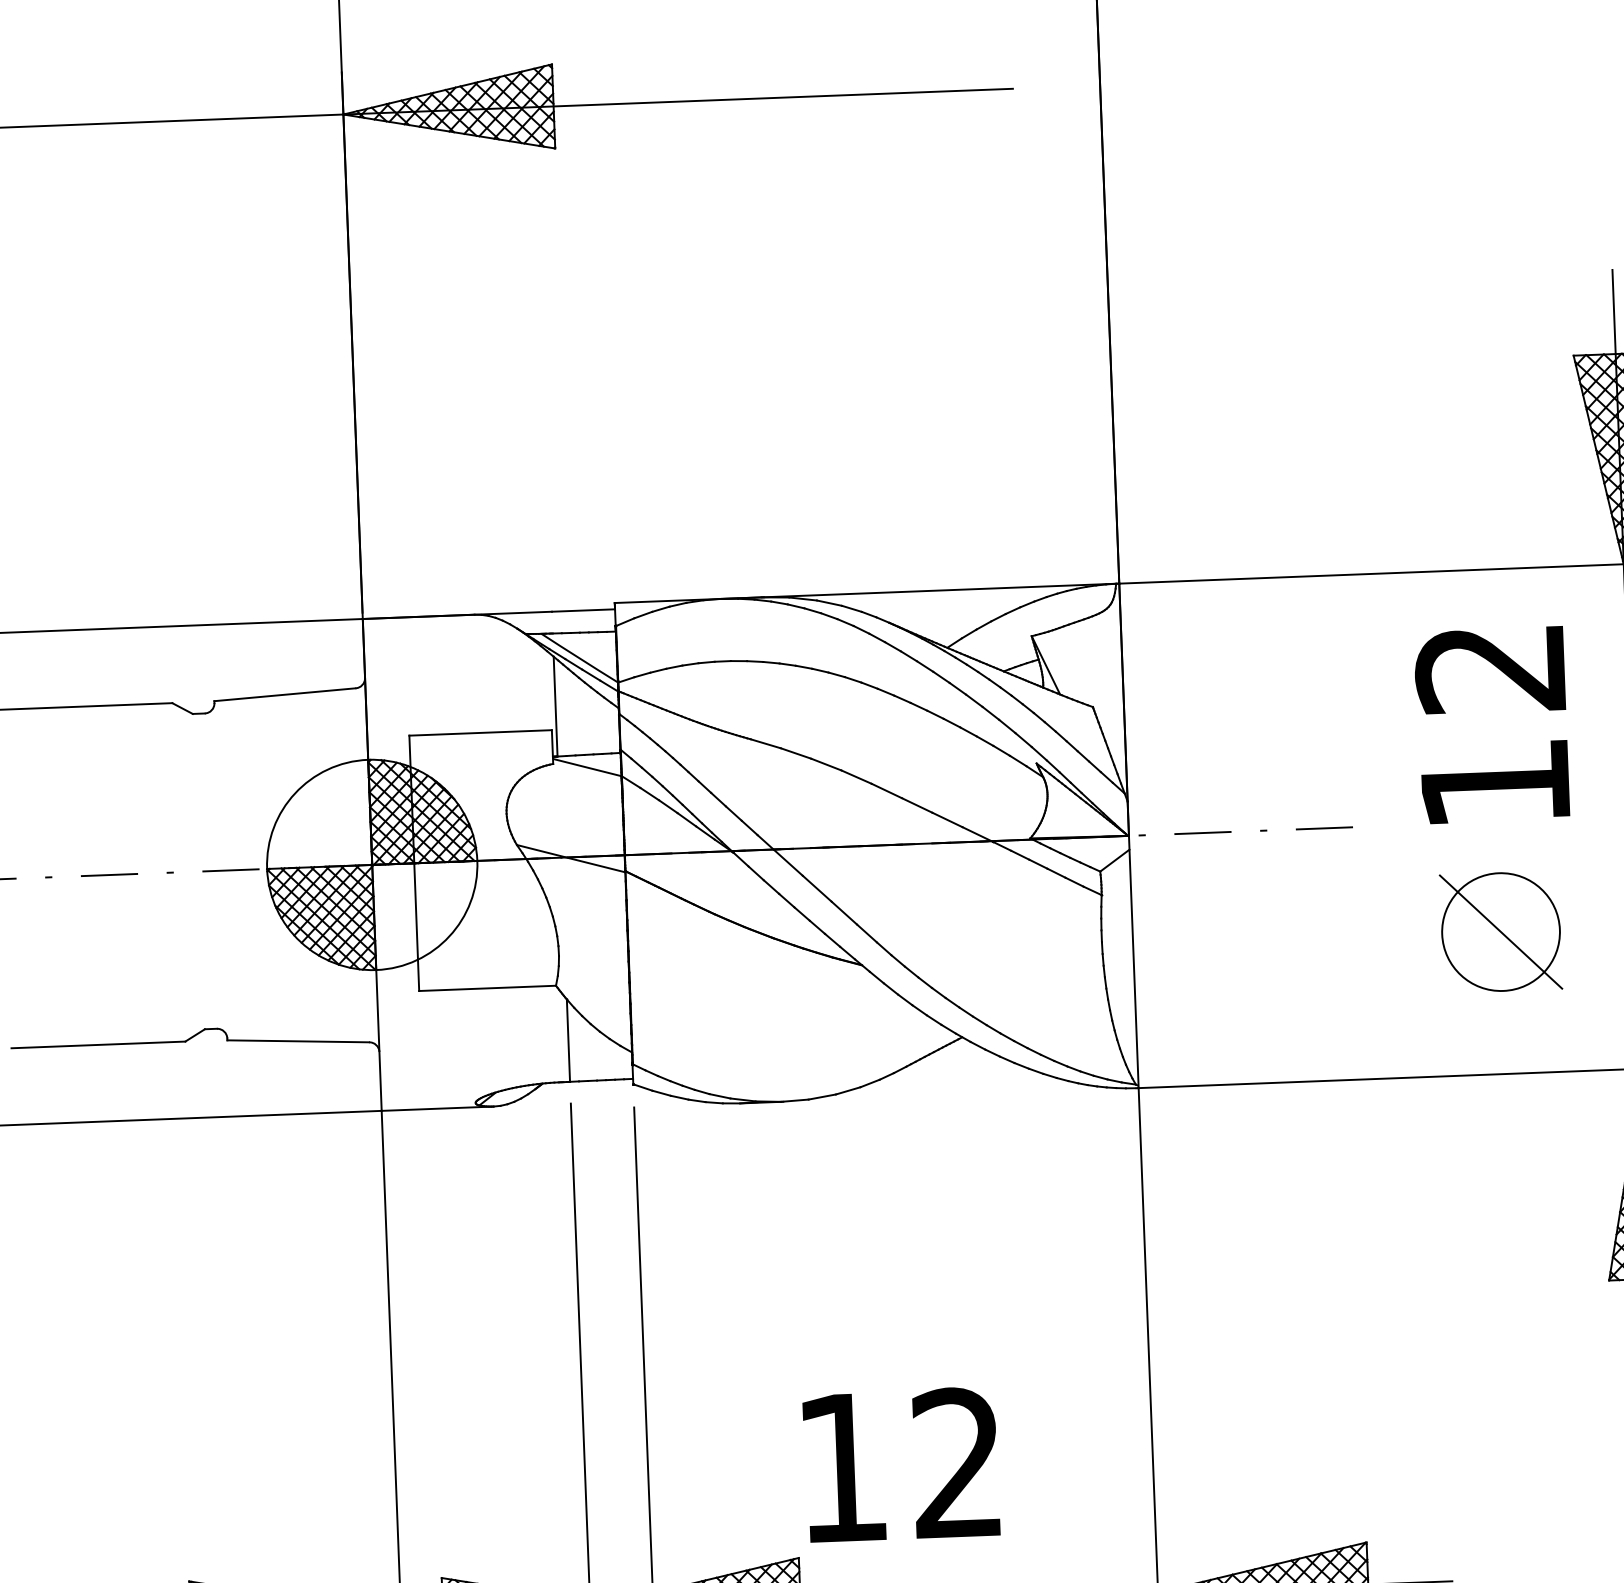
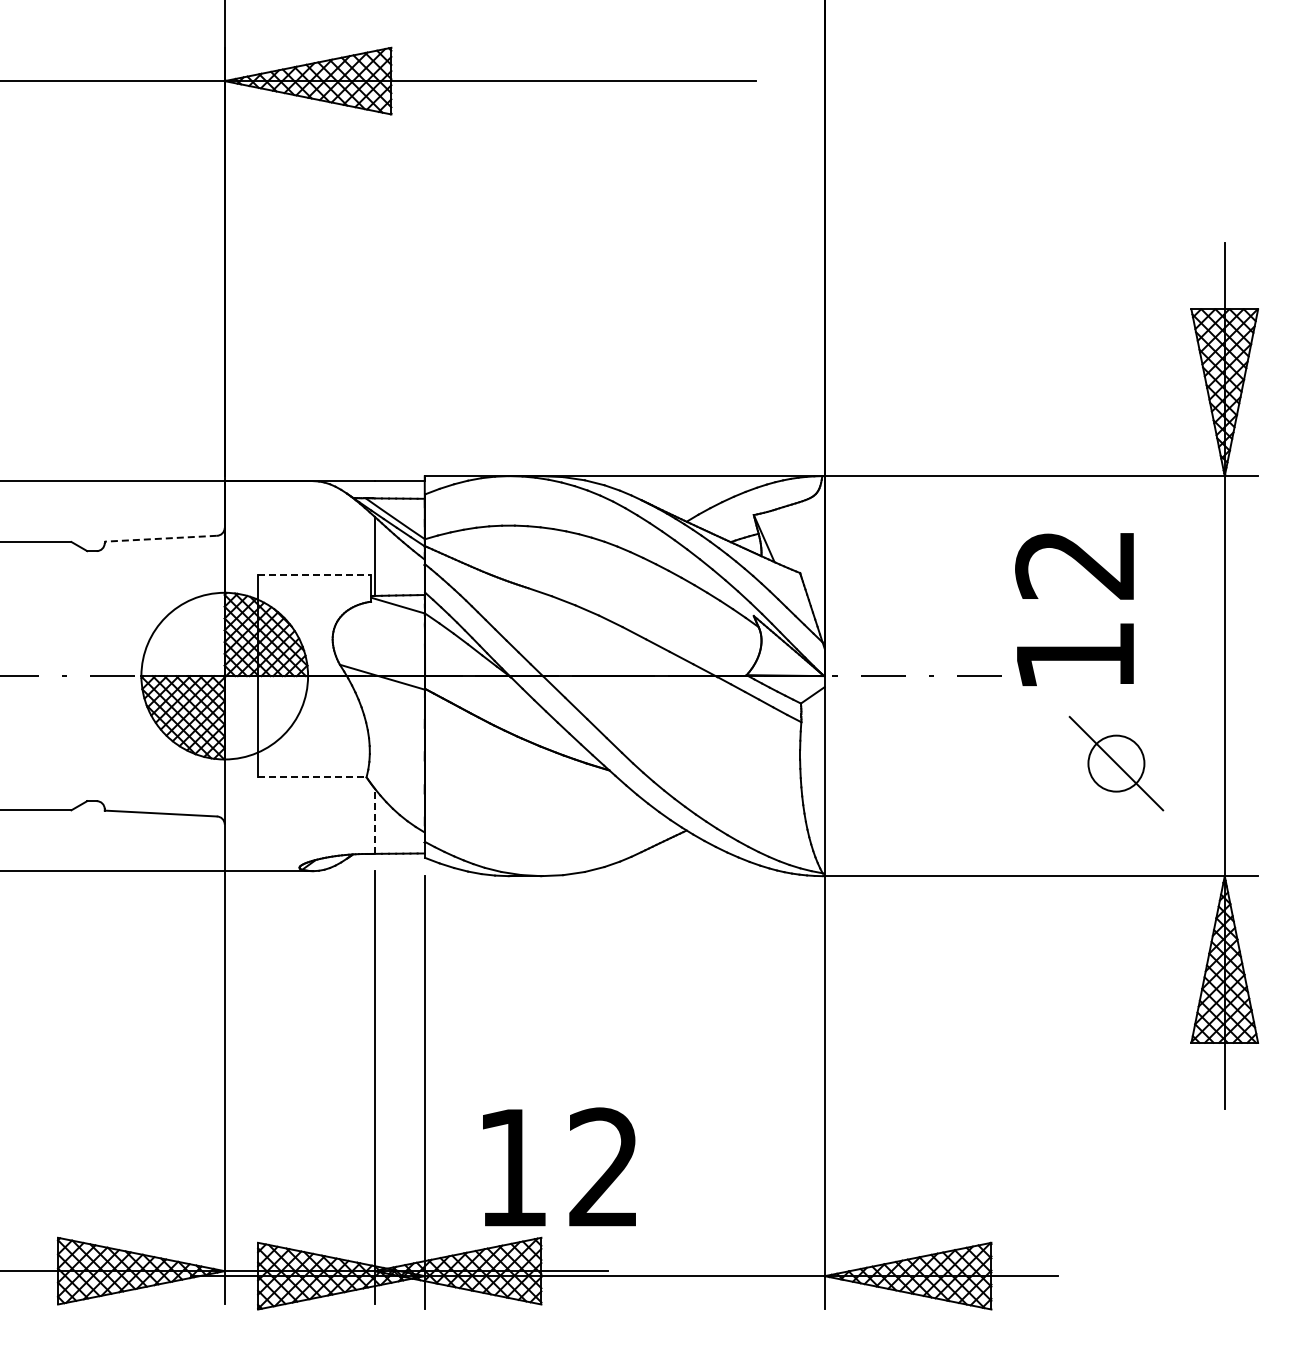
line: (284, 694) -> (160, 538), solid -> dashed
text: (1491, 725) -> (1074, 609), moved
line: (480, 732) -> (314, 574), solid -> dashed
circle: (1501, 931) -> (1116, 763), size x0.6
line: (487, 988) -> (312, 777), solid -> dashed
line: (568, 1041) -> (374, 821), solid -> dashed
text: (901, 1463) -> (559, 1166), moved

